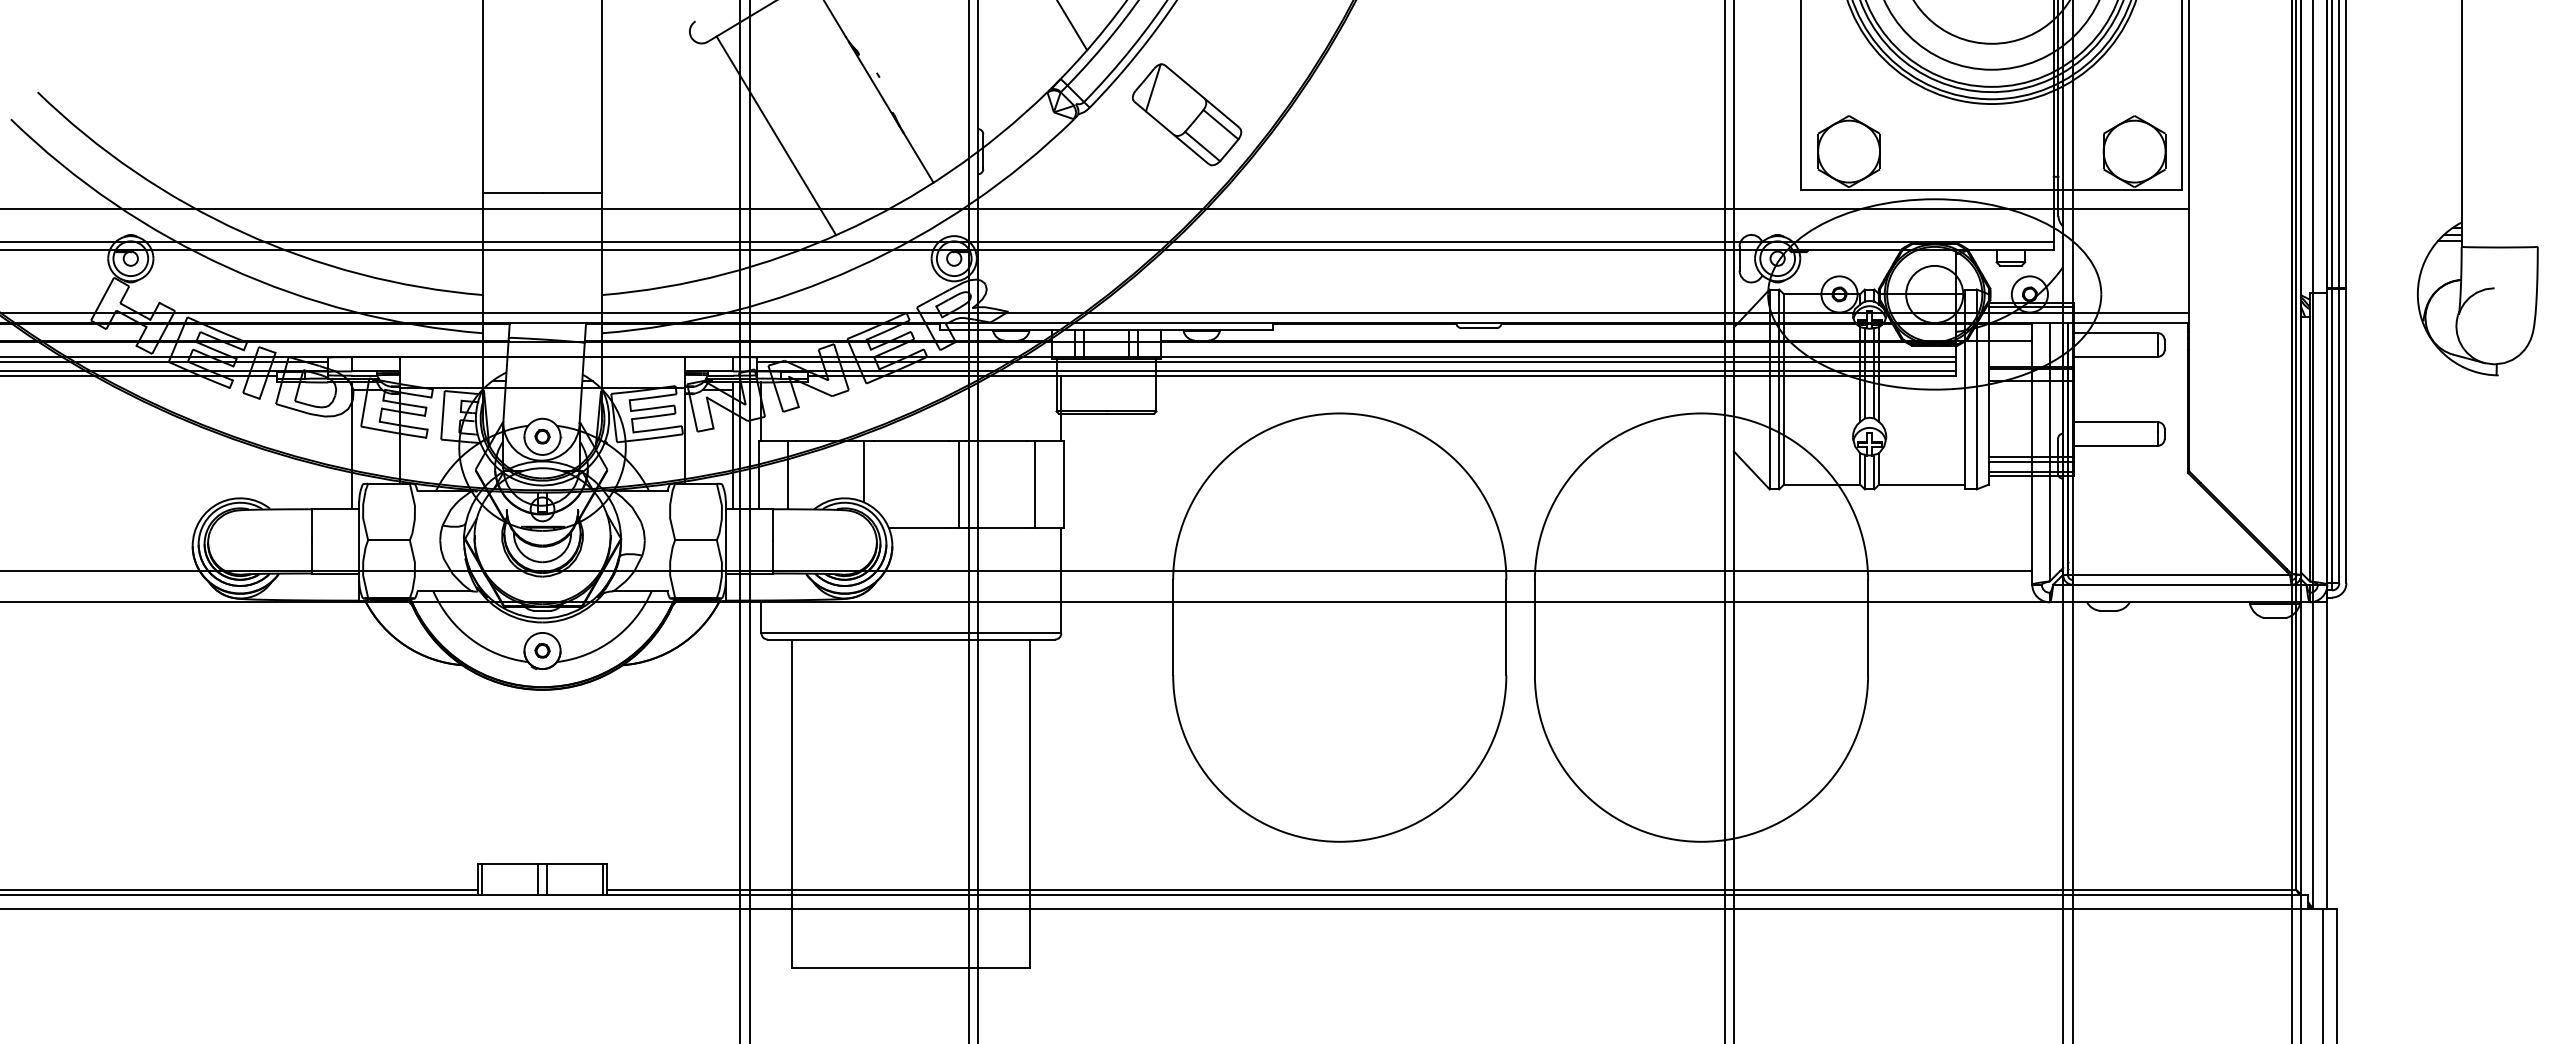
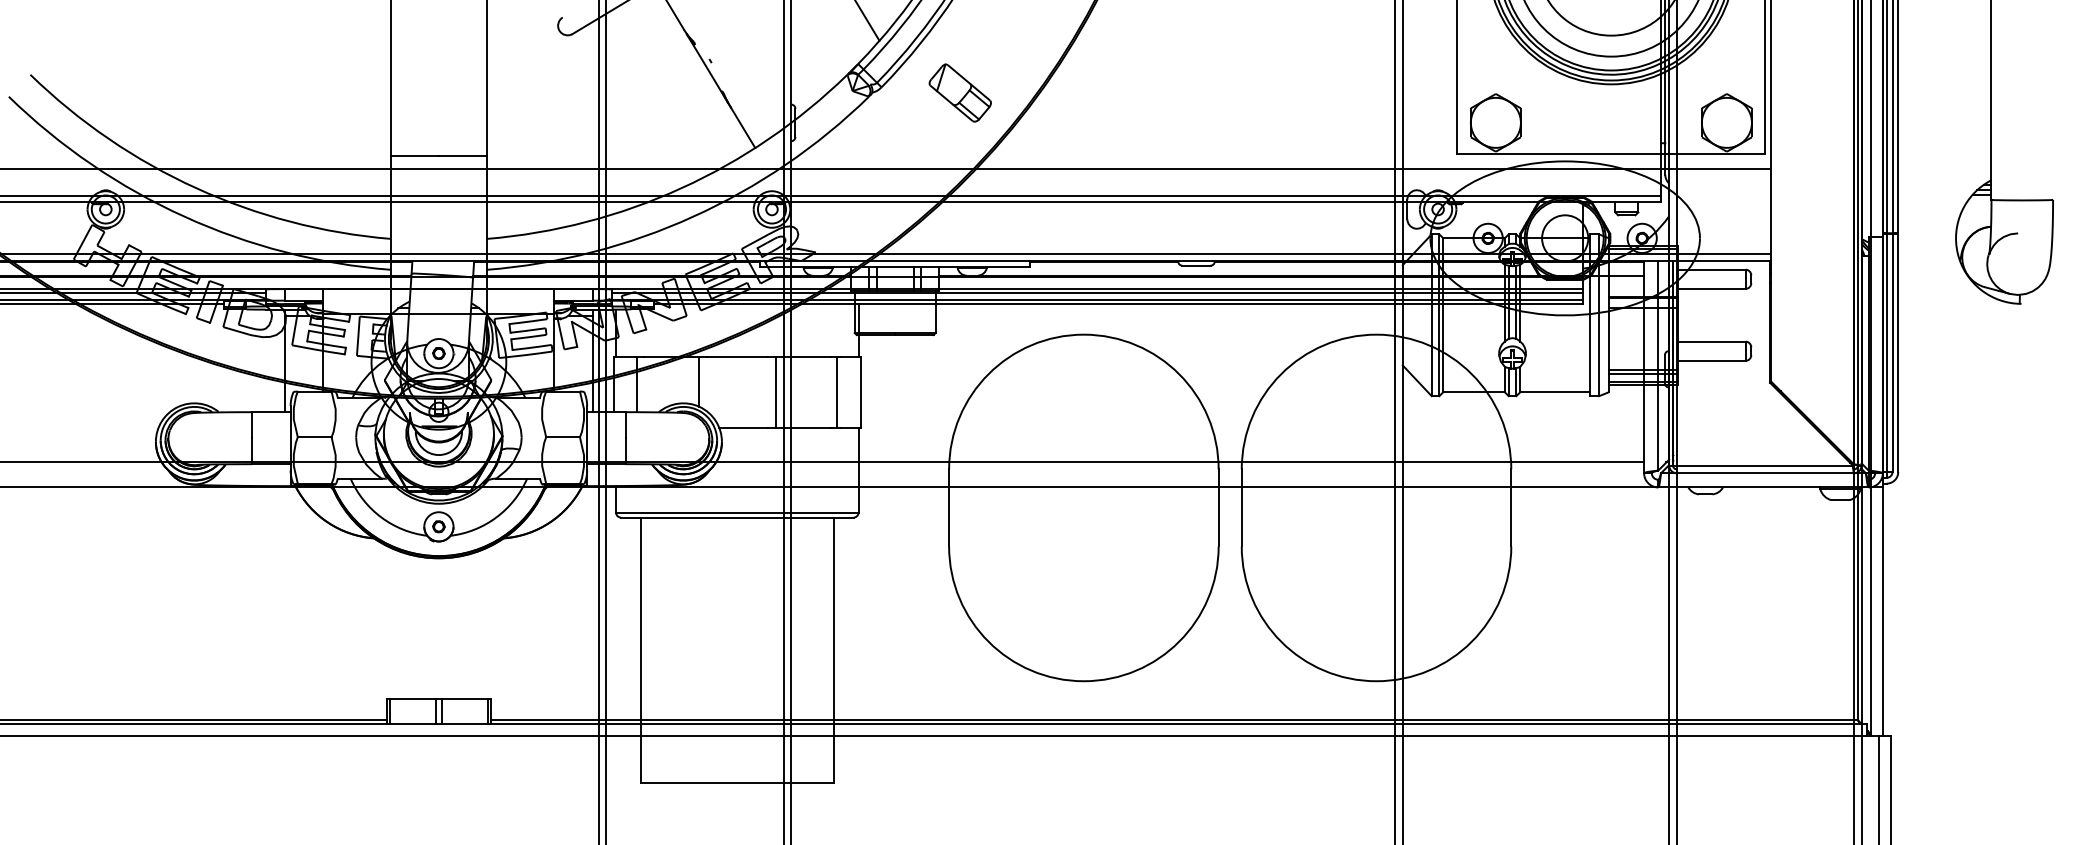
part: (1186, 114) -> (959, 92), size x0.7
line: (776, 135) -> (628, 109), removed

